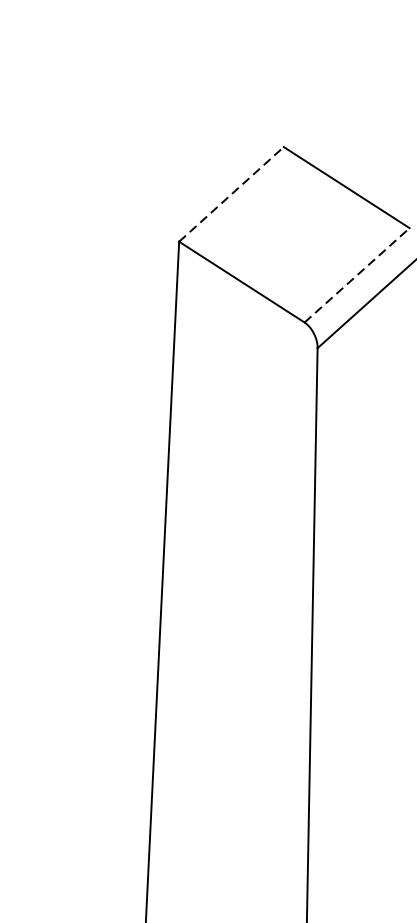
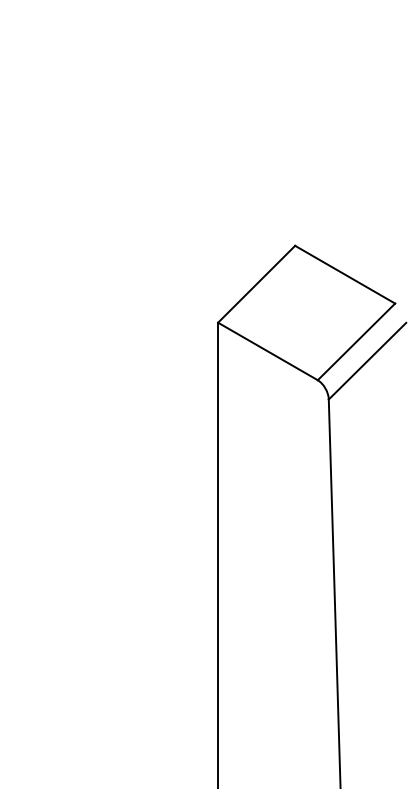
line: (232, 193) -> (257, 283), dashed -> solid
line: (357, 274) -> (356, 341), dashed -> solid

